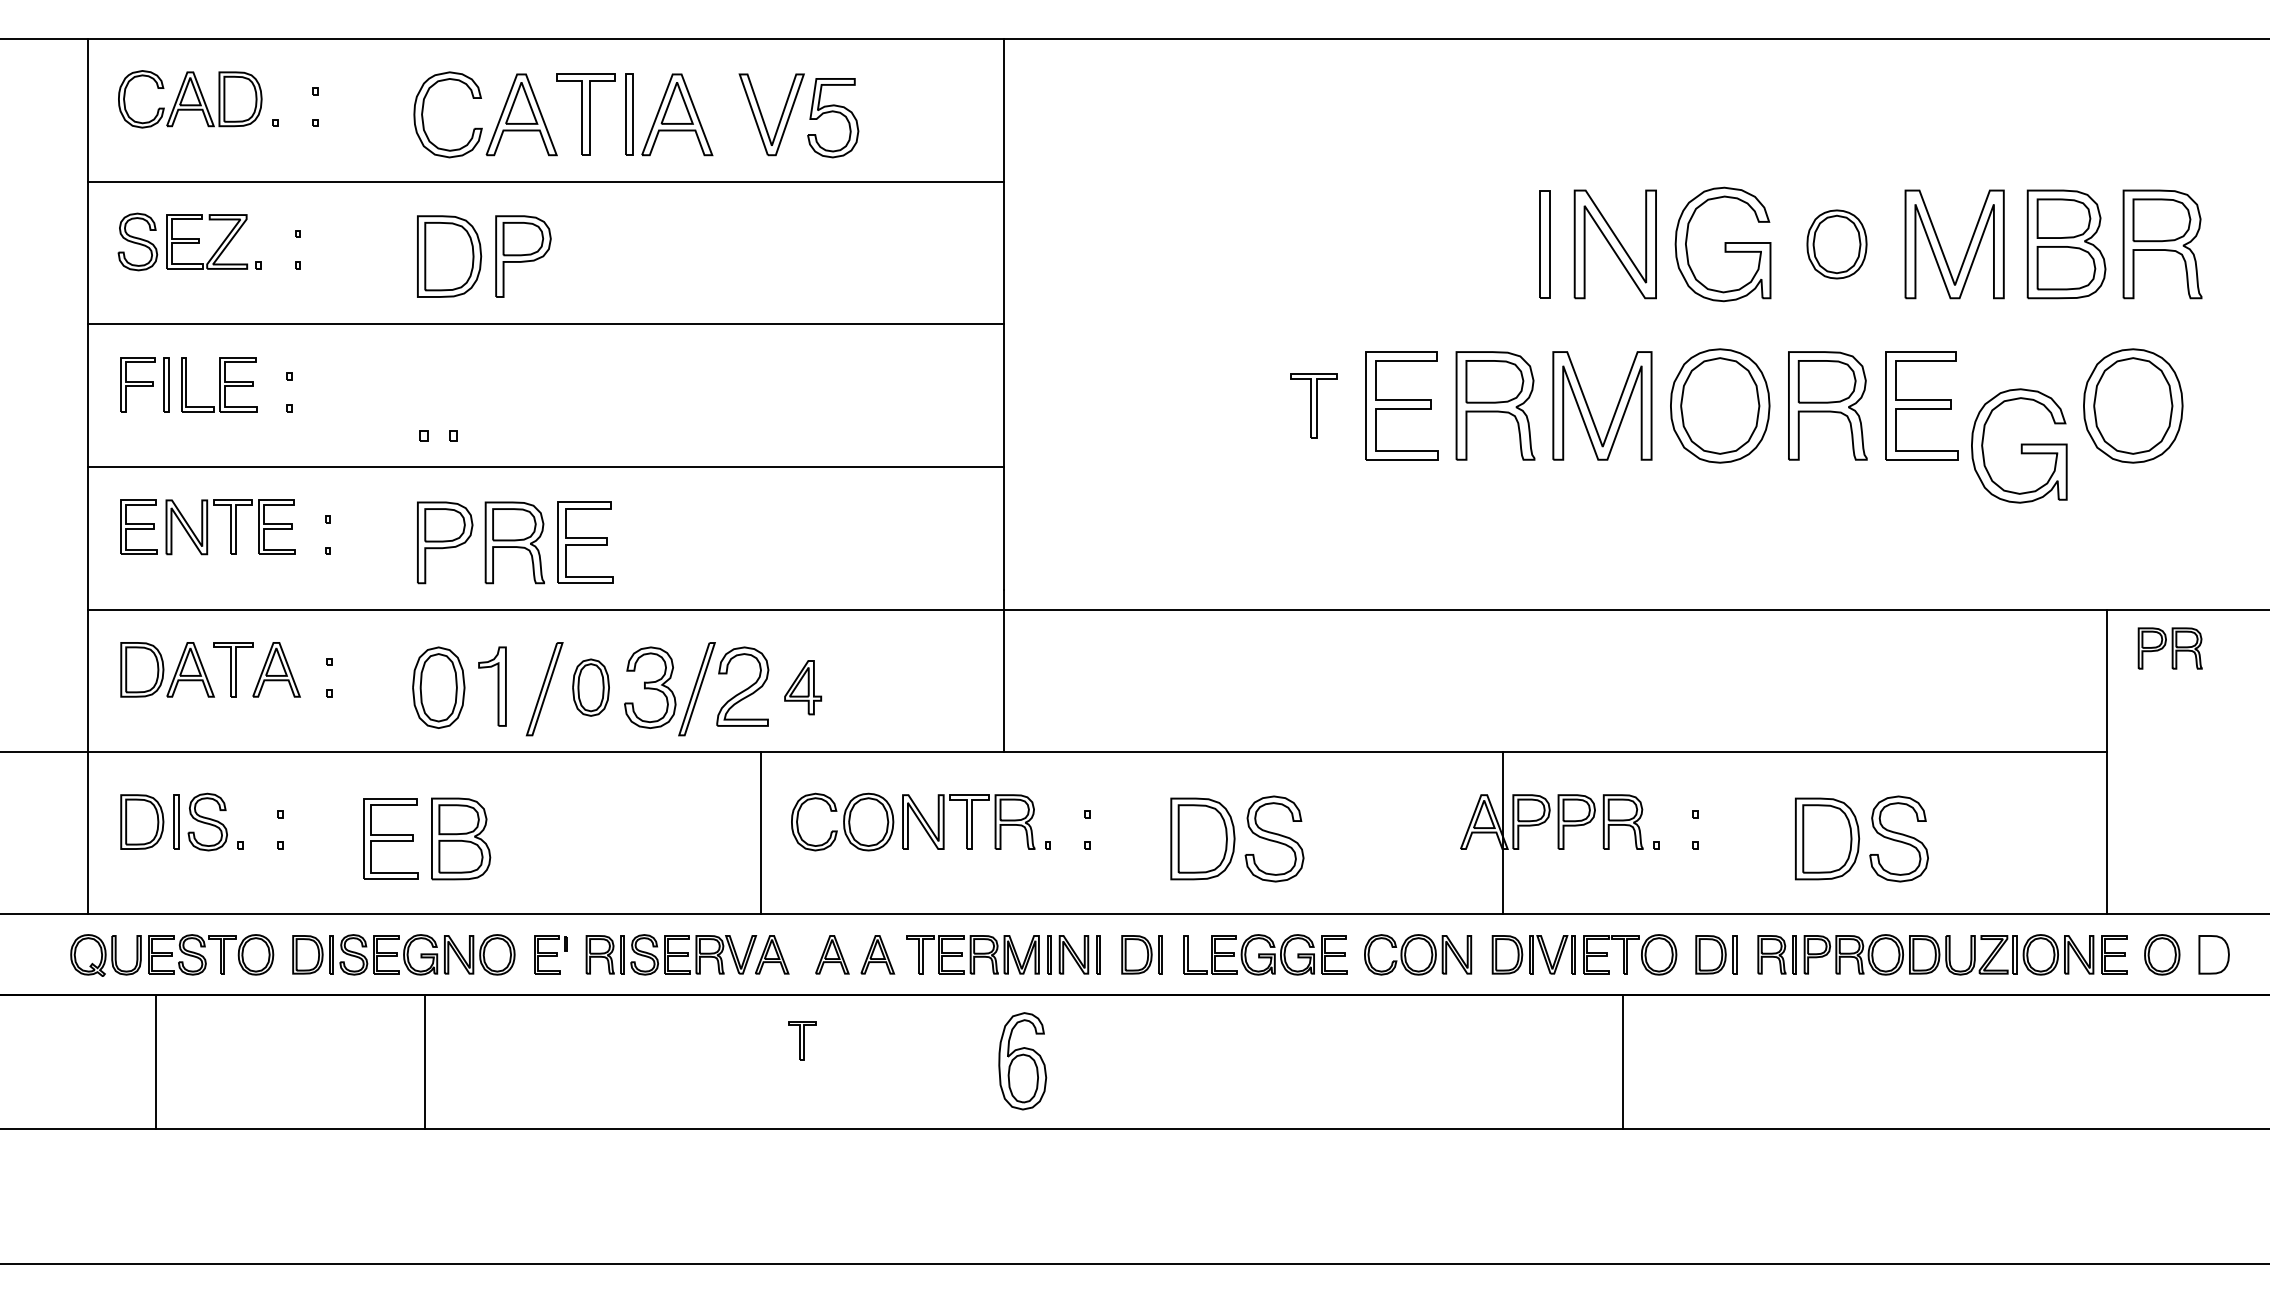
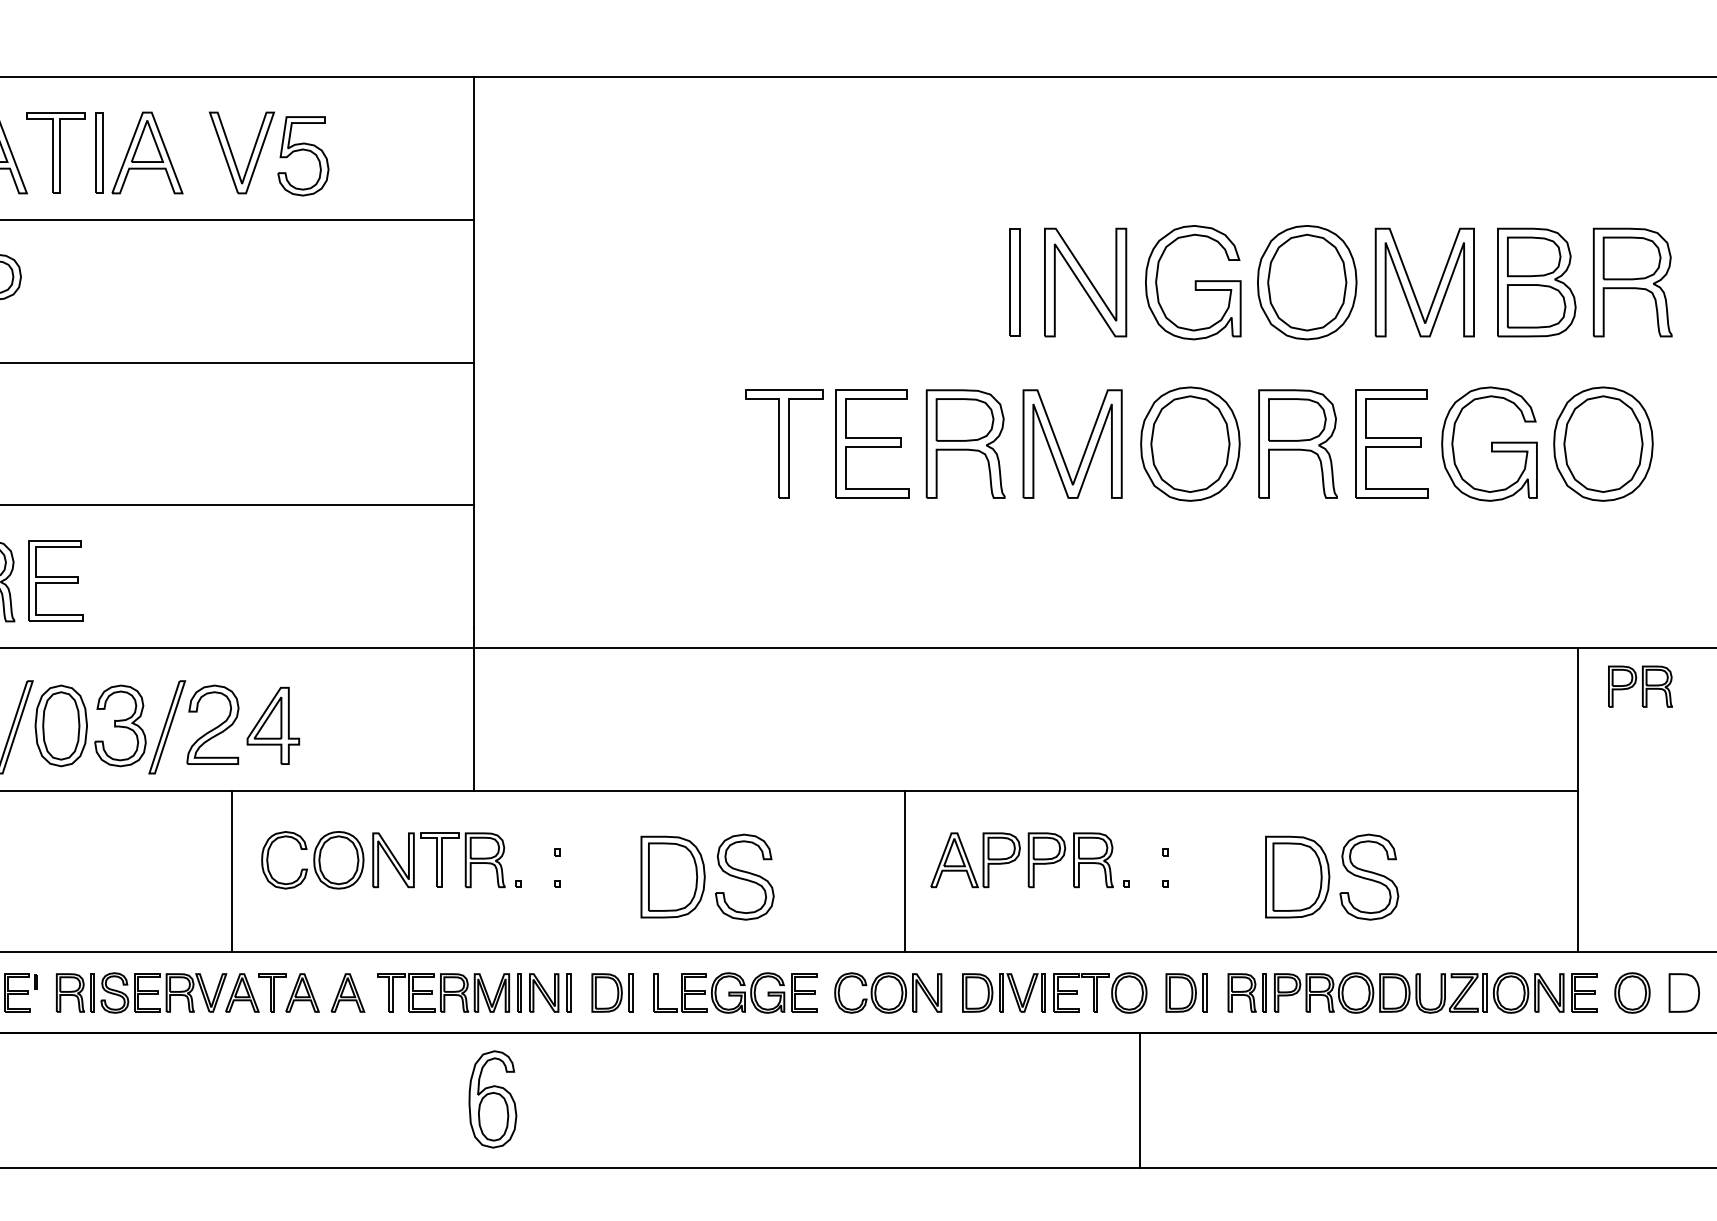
part: (1836, 244) -> (1306, 282), size x1.67
part: (1314, 405) -> (784, 443), size x1.67
part: (2019, 445) -> (1489, 443), moved
part: (590, 687) -> (60, 725), size x1.43
part: (802, 687) -> (272, 725), size x1.43
line: (1503, 832) -> (904, 870), moved
part: (802, 1040) -> (272, 992), moved
line: (1622, 1061) -> (1139, 1099), moved

